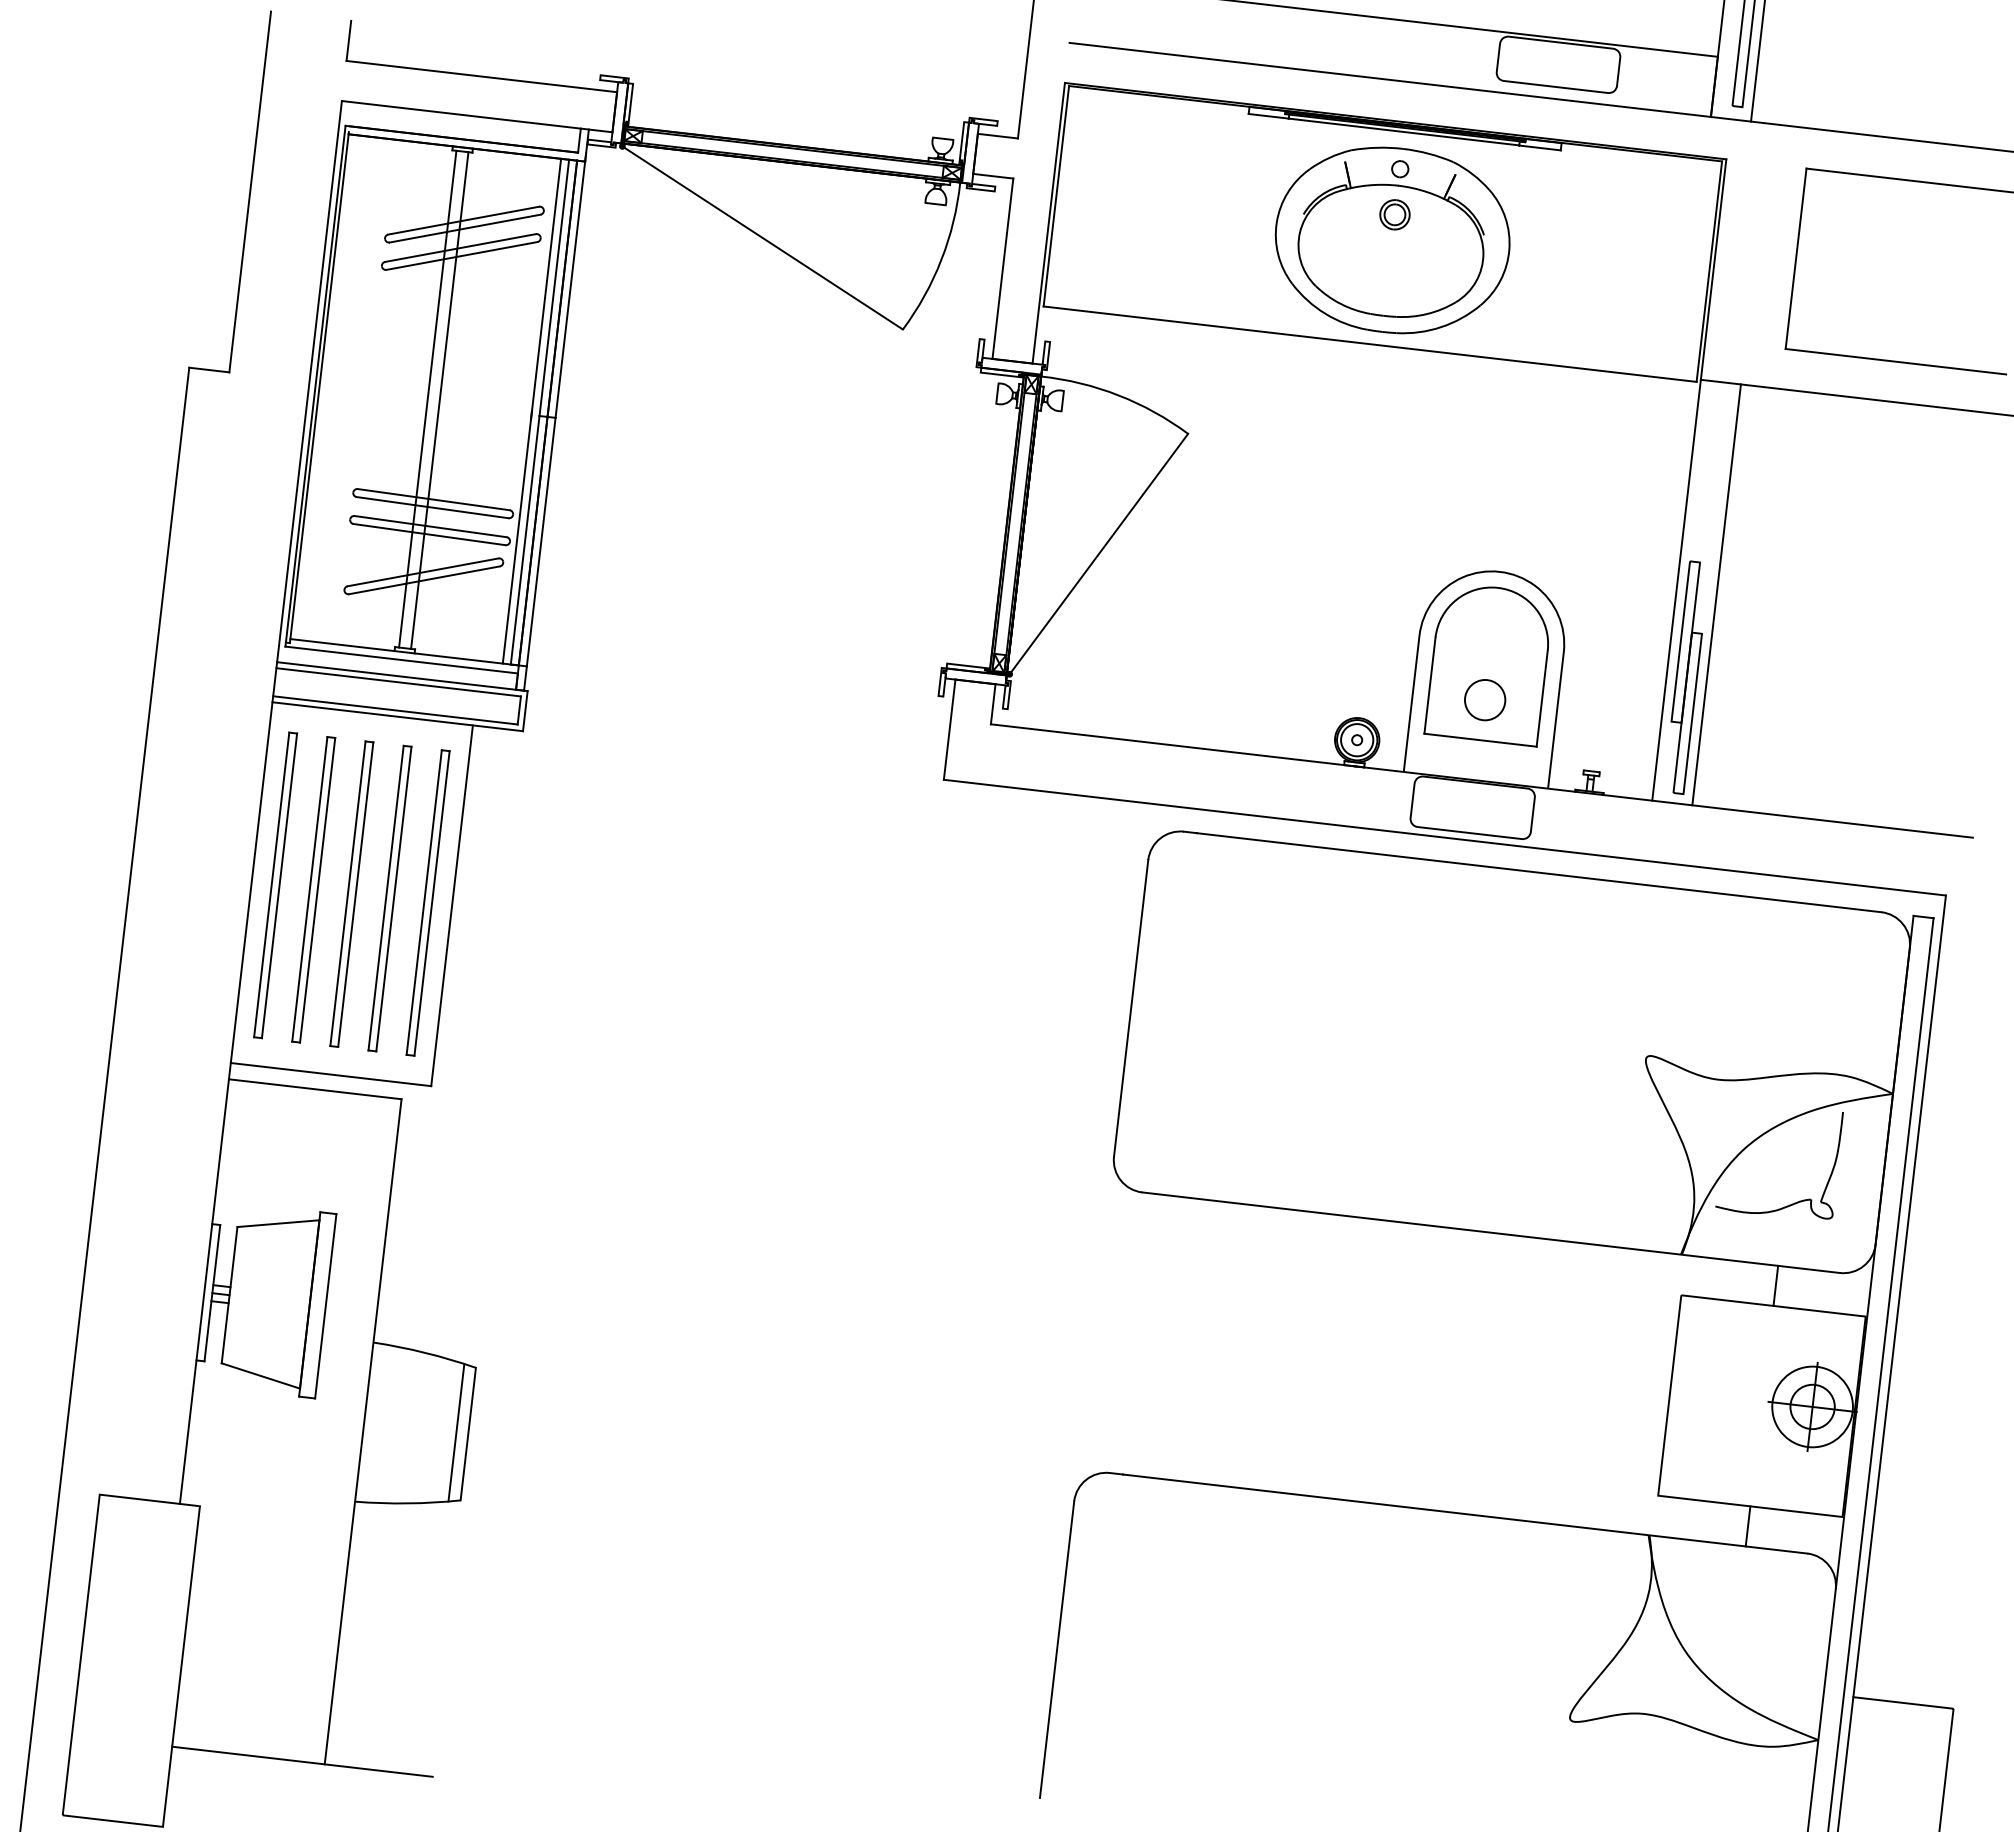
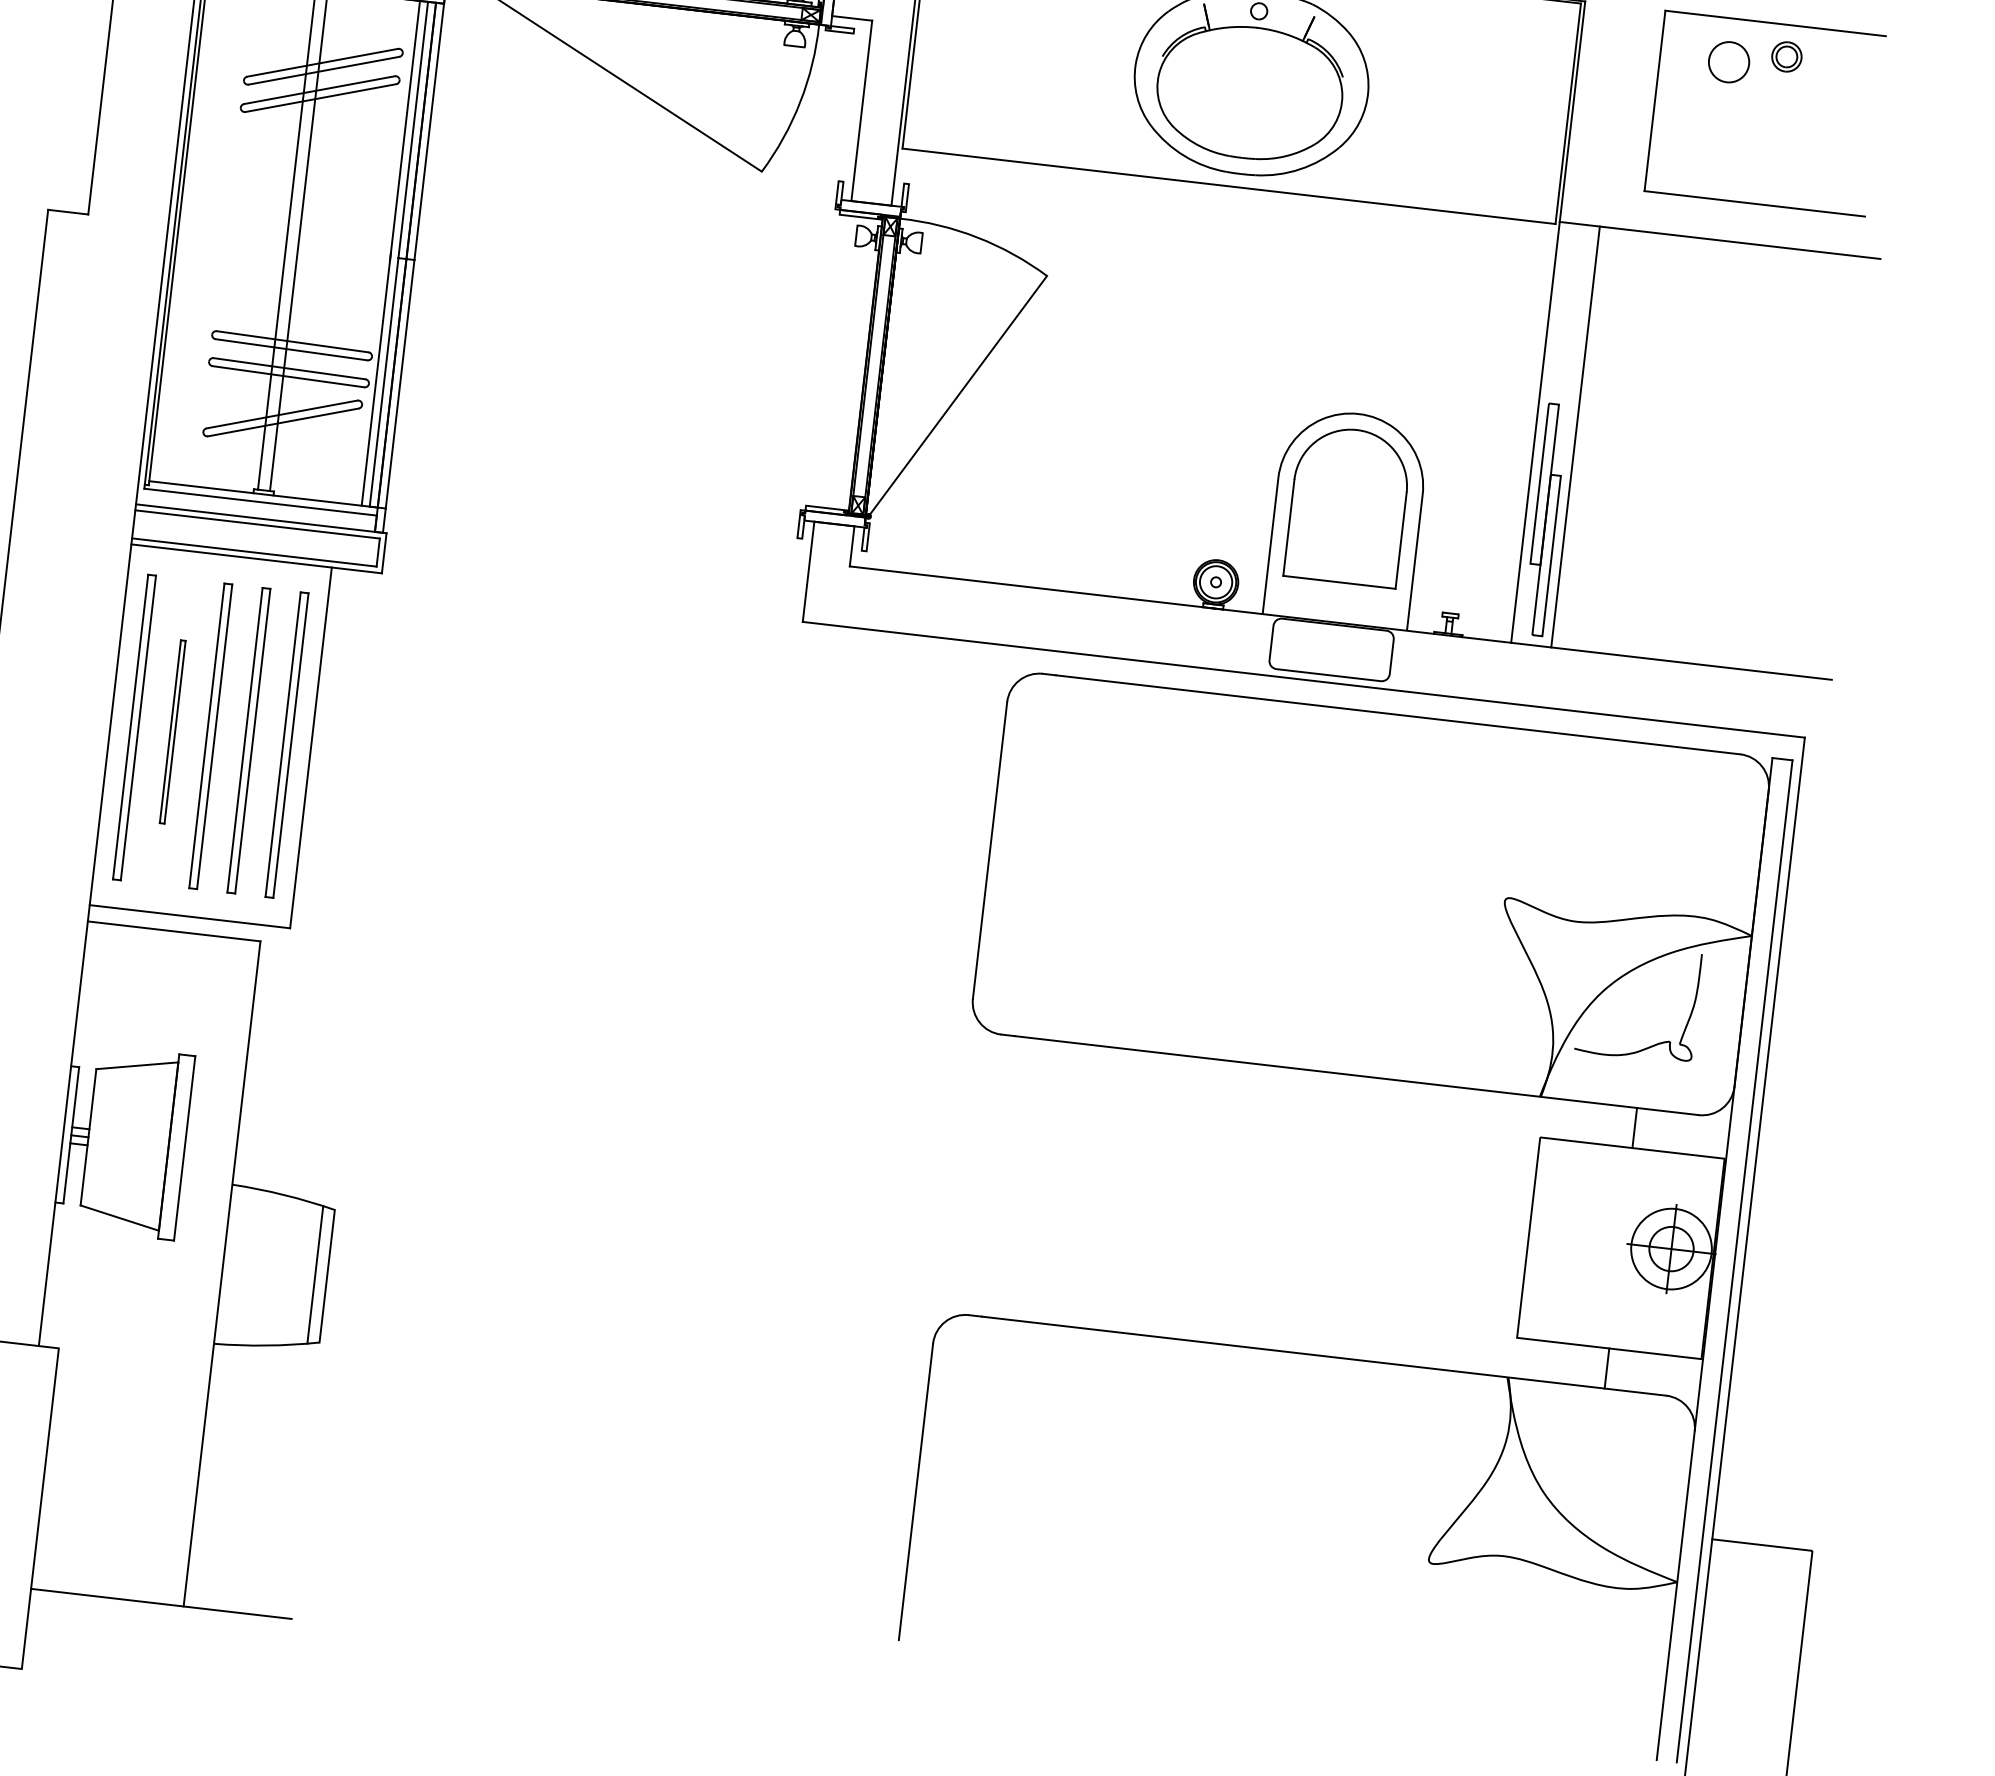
part: (1394, 214) -> (1786, 56), moved
circle: (1485, 700) -> (1729, 62), moved
part: (313, 889) -> (172, 731), size x0.6

